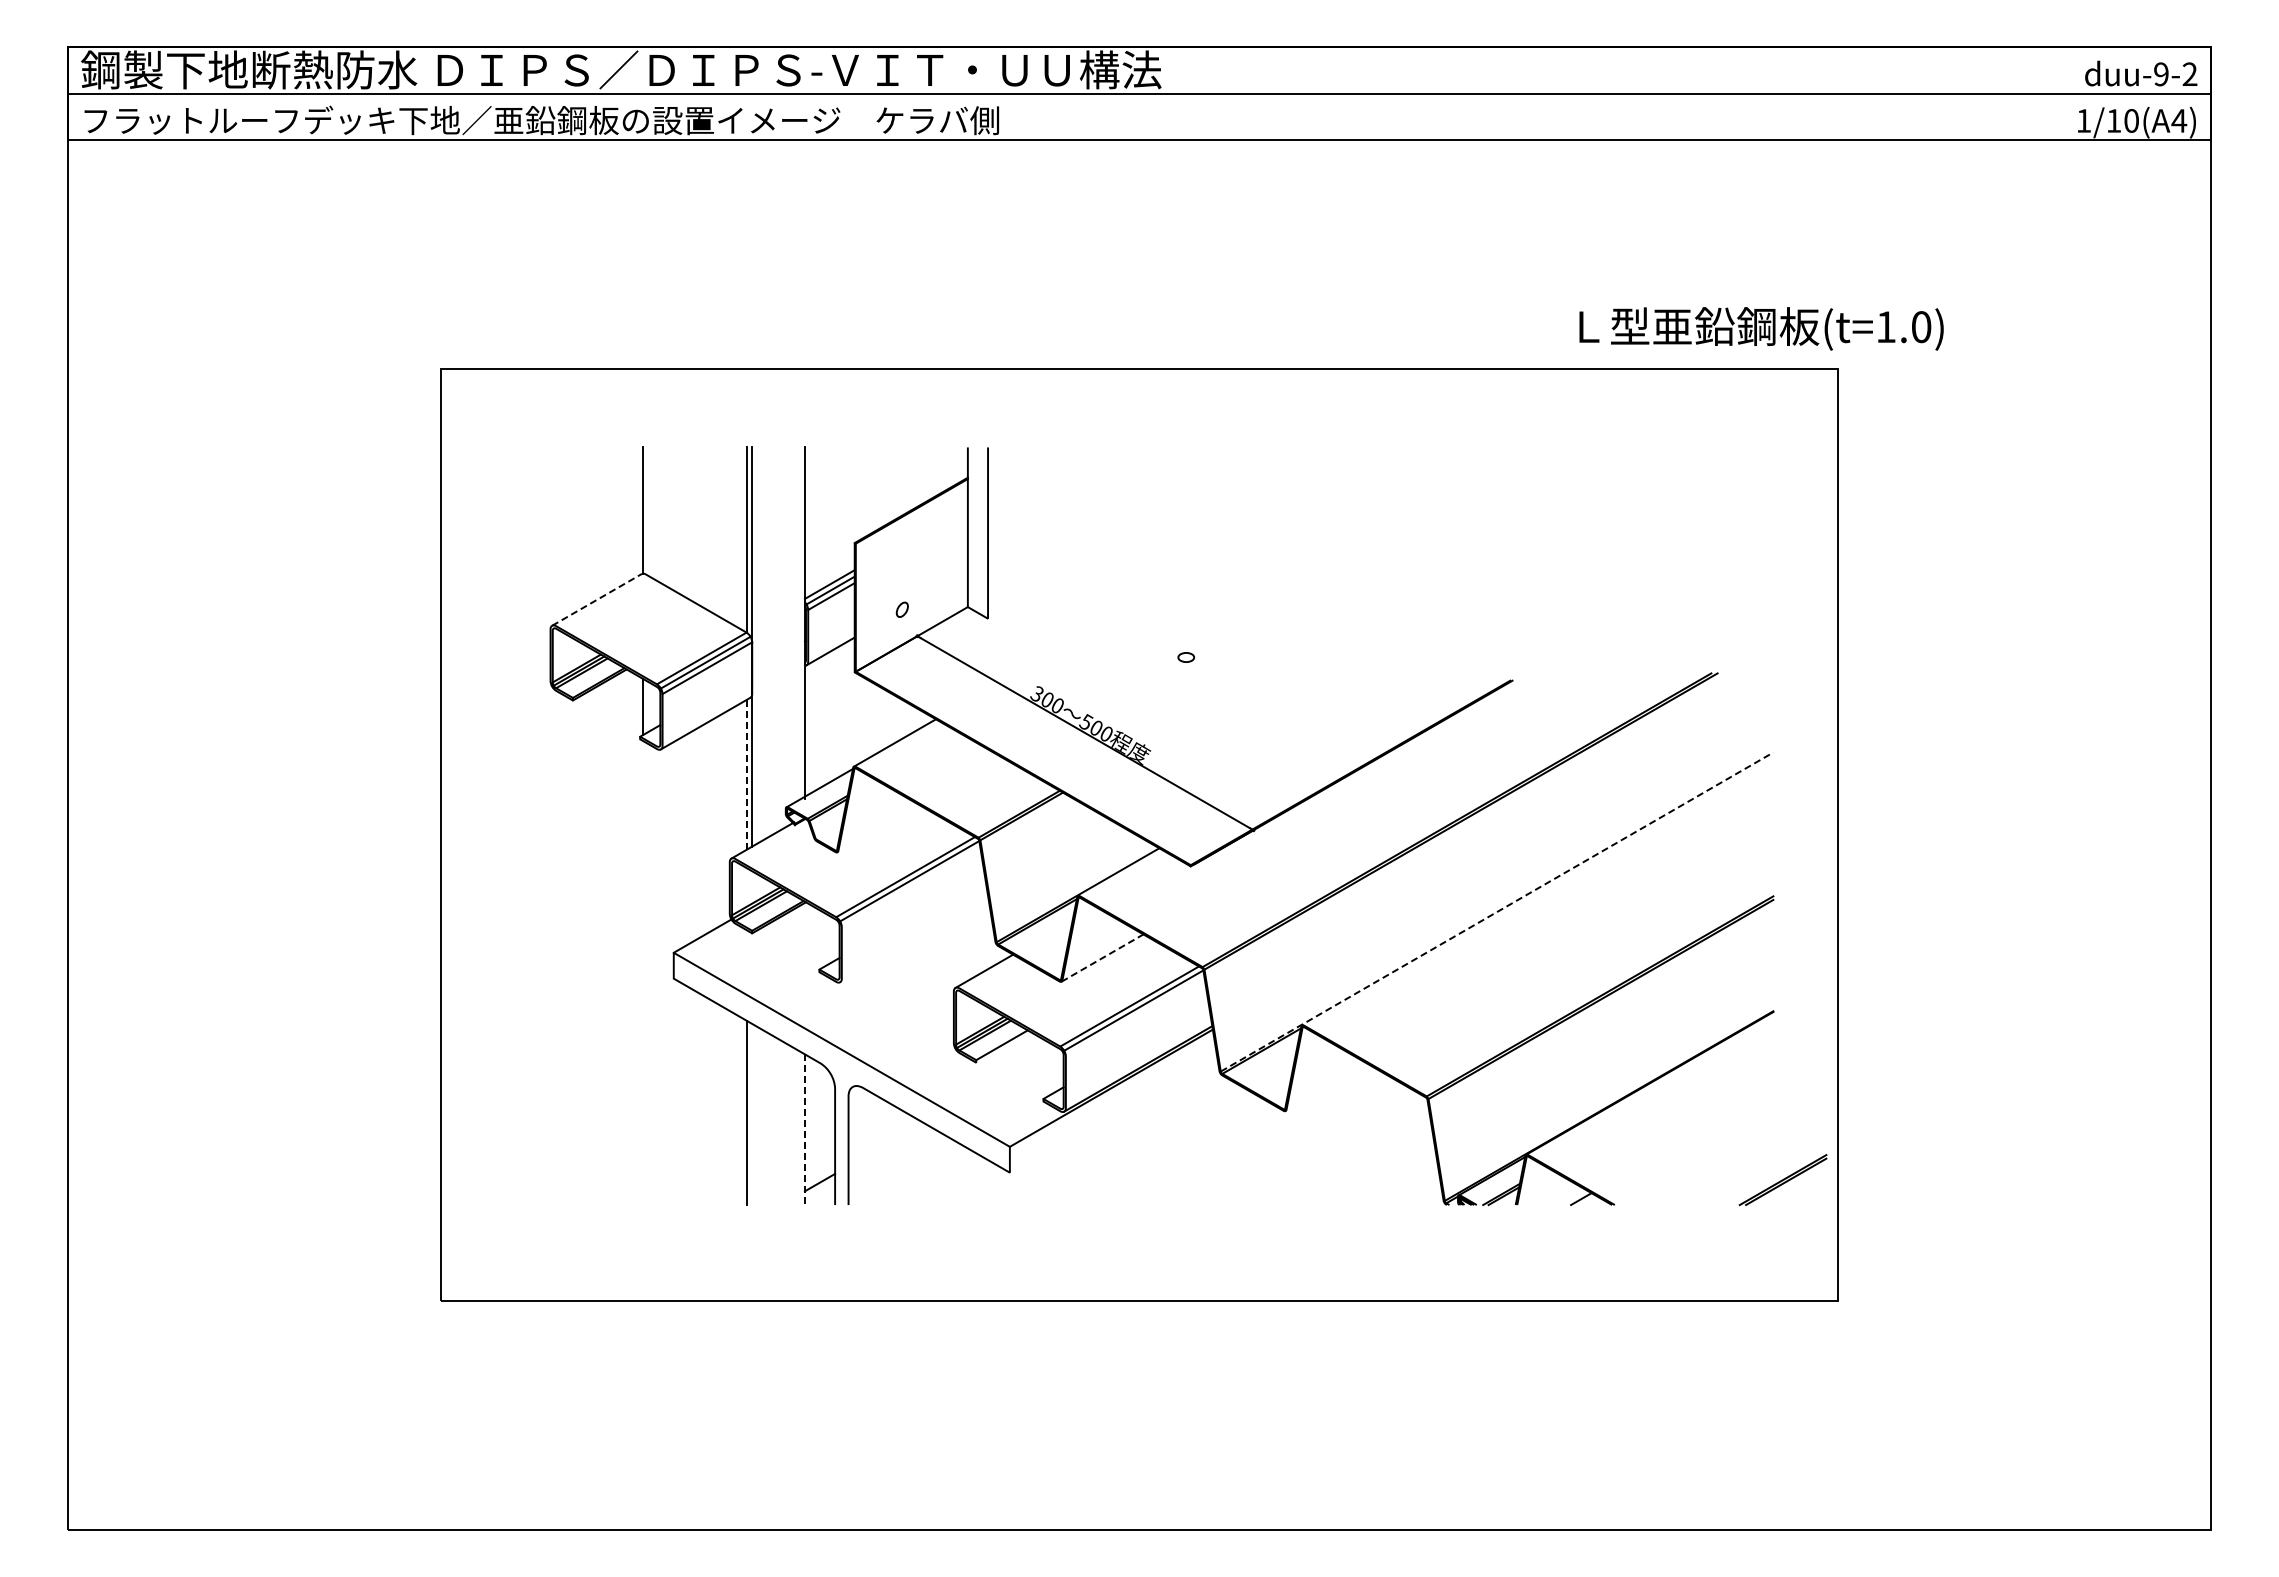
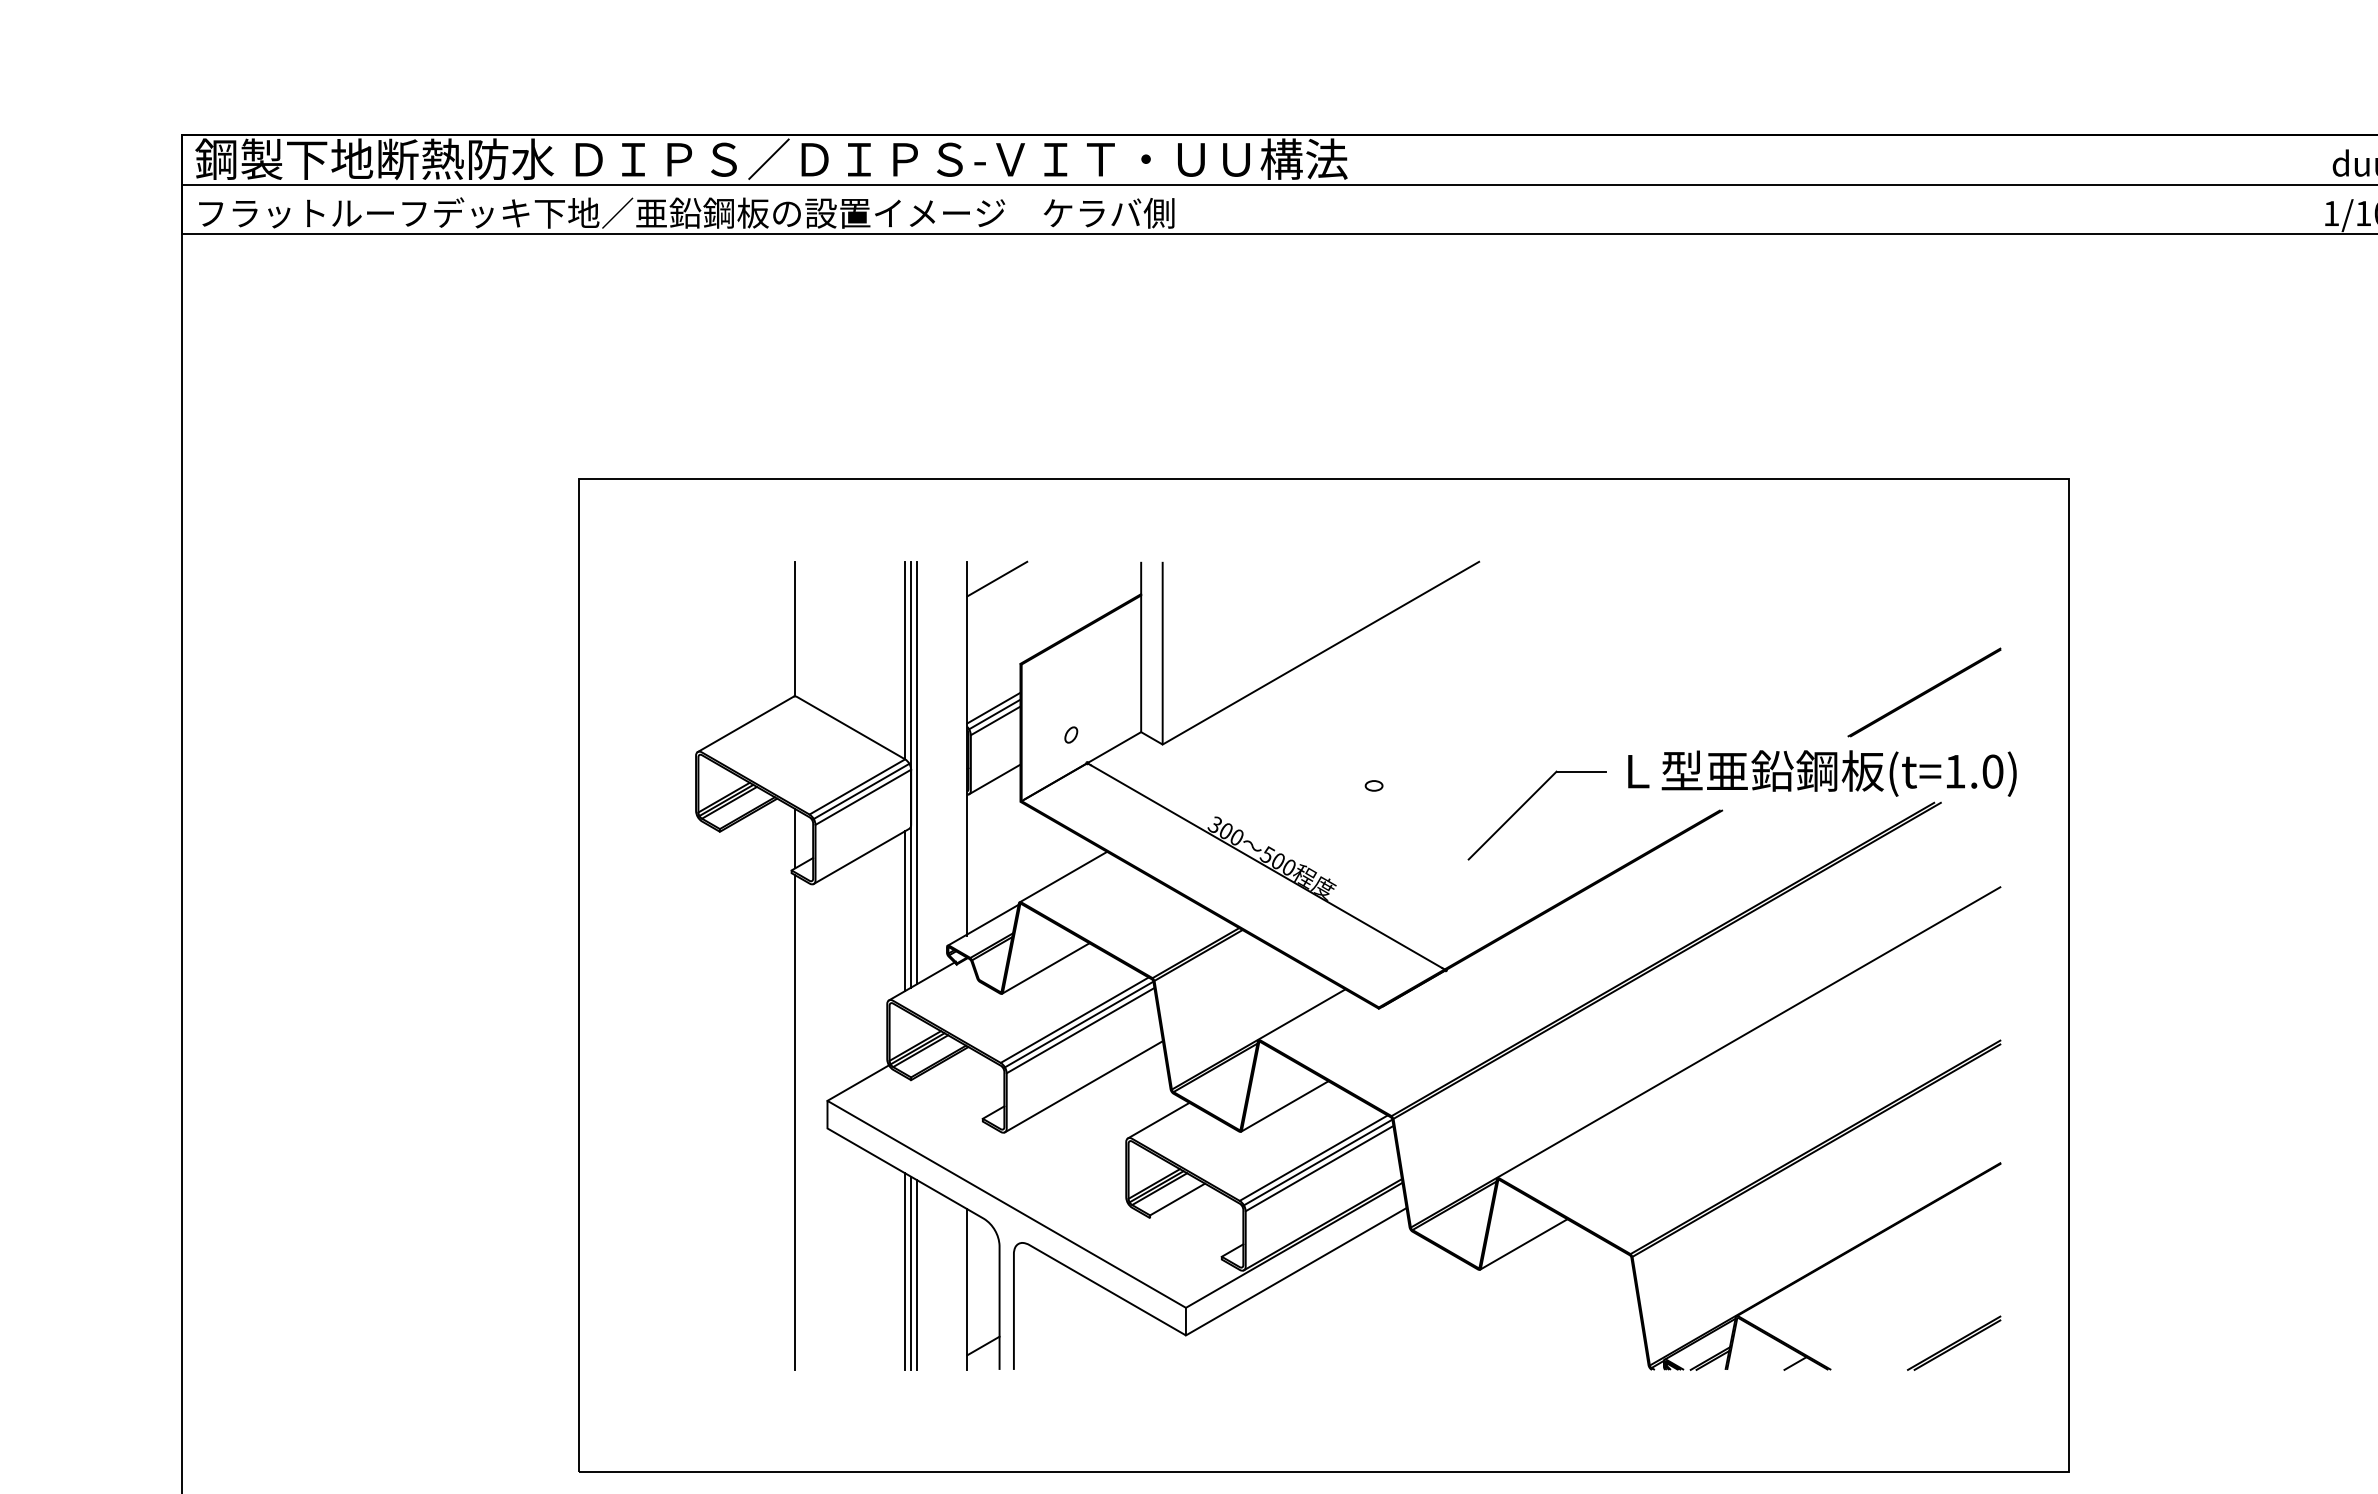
text: (1761, 328) -> (1822, 773), moved
line: (832, 463) -> (996, 578), added
line: (1136, 532) -> (1321, 652), added
line: (1702, 569) -> (1924, 692), added
line: (597, 599) -> (746, 724), dashed -> solid
line: (757, 645) -> (916, 773), added
part: (1328, 674) -> (1525, 804), added
line: (746, 774) -> (905, 910), dashed -> solid
line: (878, 828) -> (1045, 968), added
line: (910, 886) -> (1079, 1030), added
line: (1497, 911) -> (1706, 1056), dashed -> solid
line: (914, 939) -> (1084, 1086), added
line: (1102, 957) -> (1284, 1105), dashed -> solid
line: (643, 973) -> (795, 1122), added
line: (1134, 1016) -> (1318, 1168), added
line: (1326, 1087) -> (1523, 1244), added
line: (1112, 1112) -> (1295, 1271), added
line: (752, 1114) -> (911, 1273), added
line: (757, 1116) -> (916, 1275), added
line: (804, 1130) -> (966, 1290), dashed -> solid
part: (1782, 1180) -> (1953, 1343), moved

